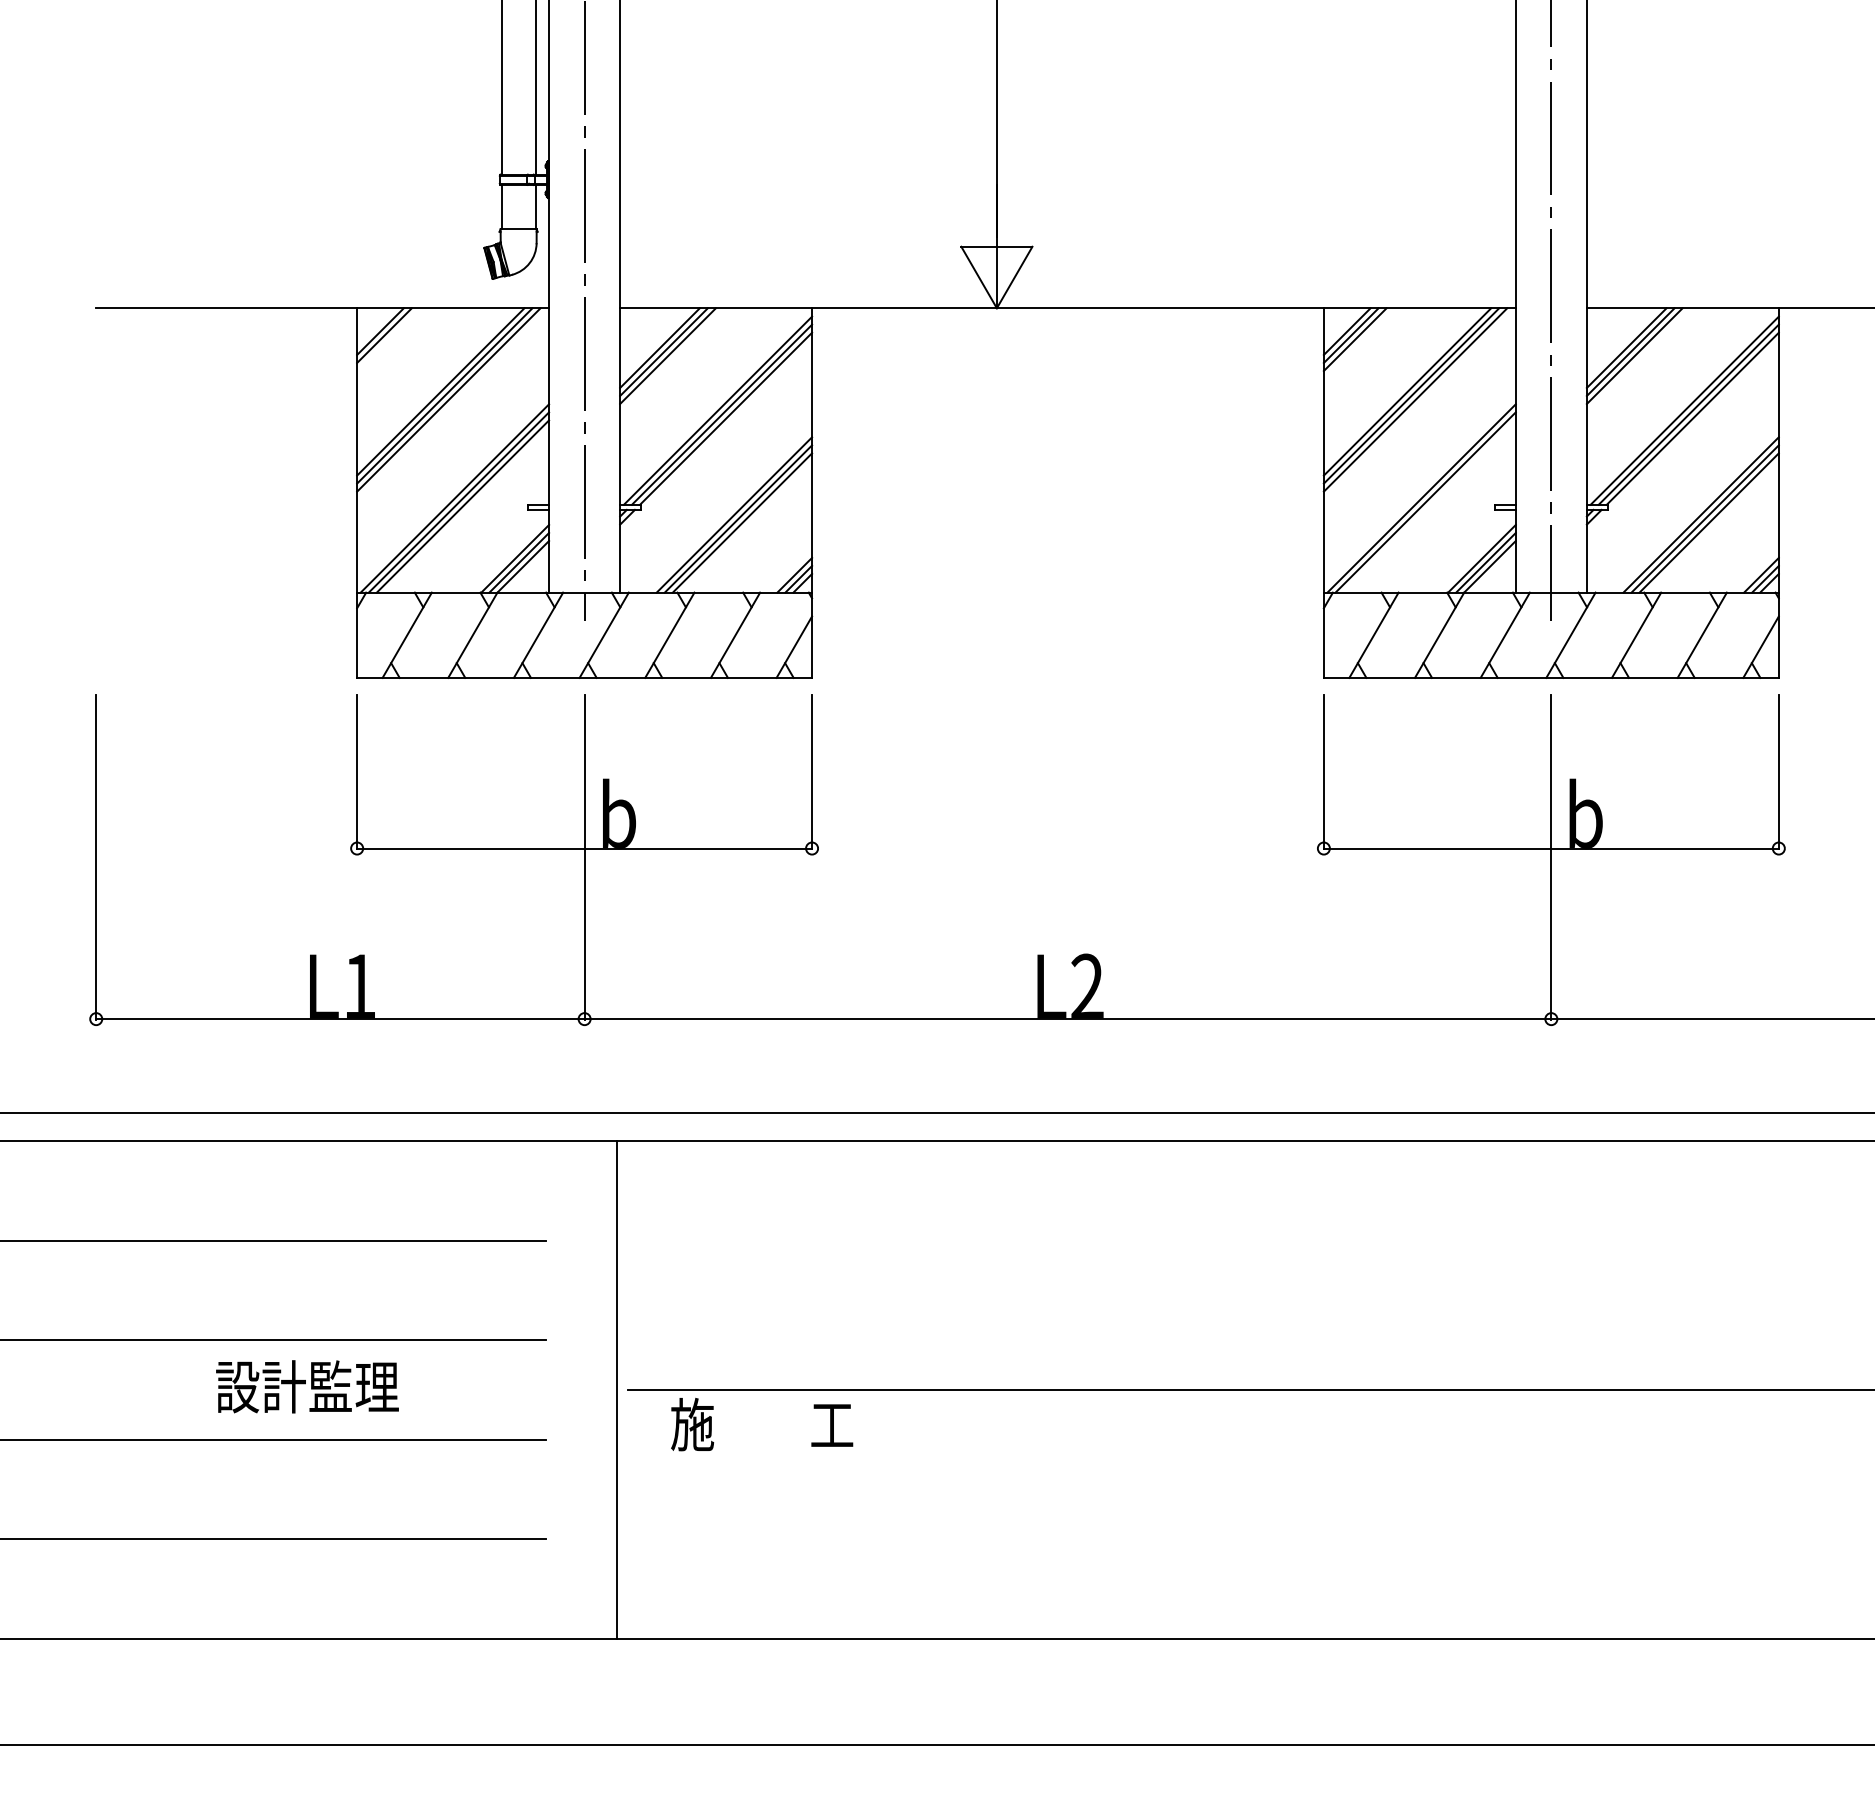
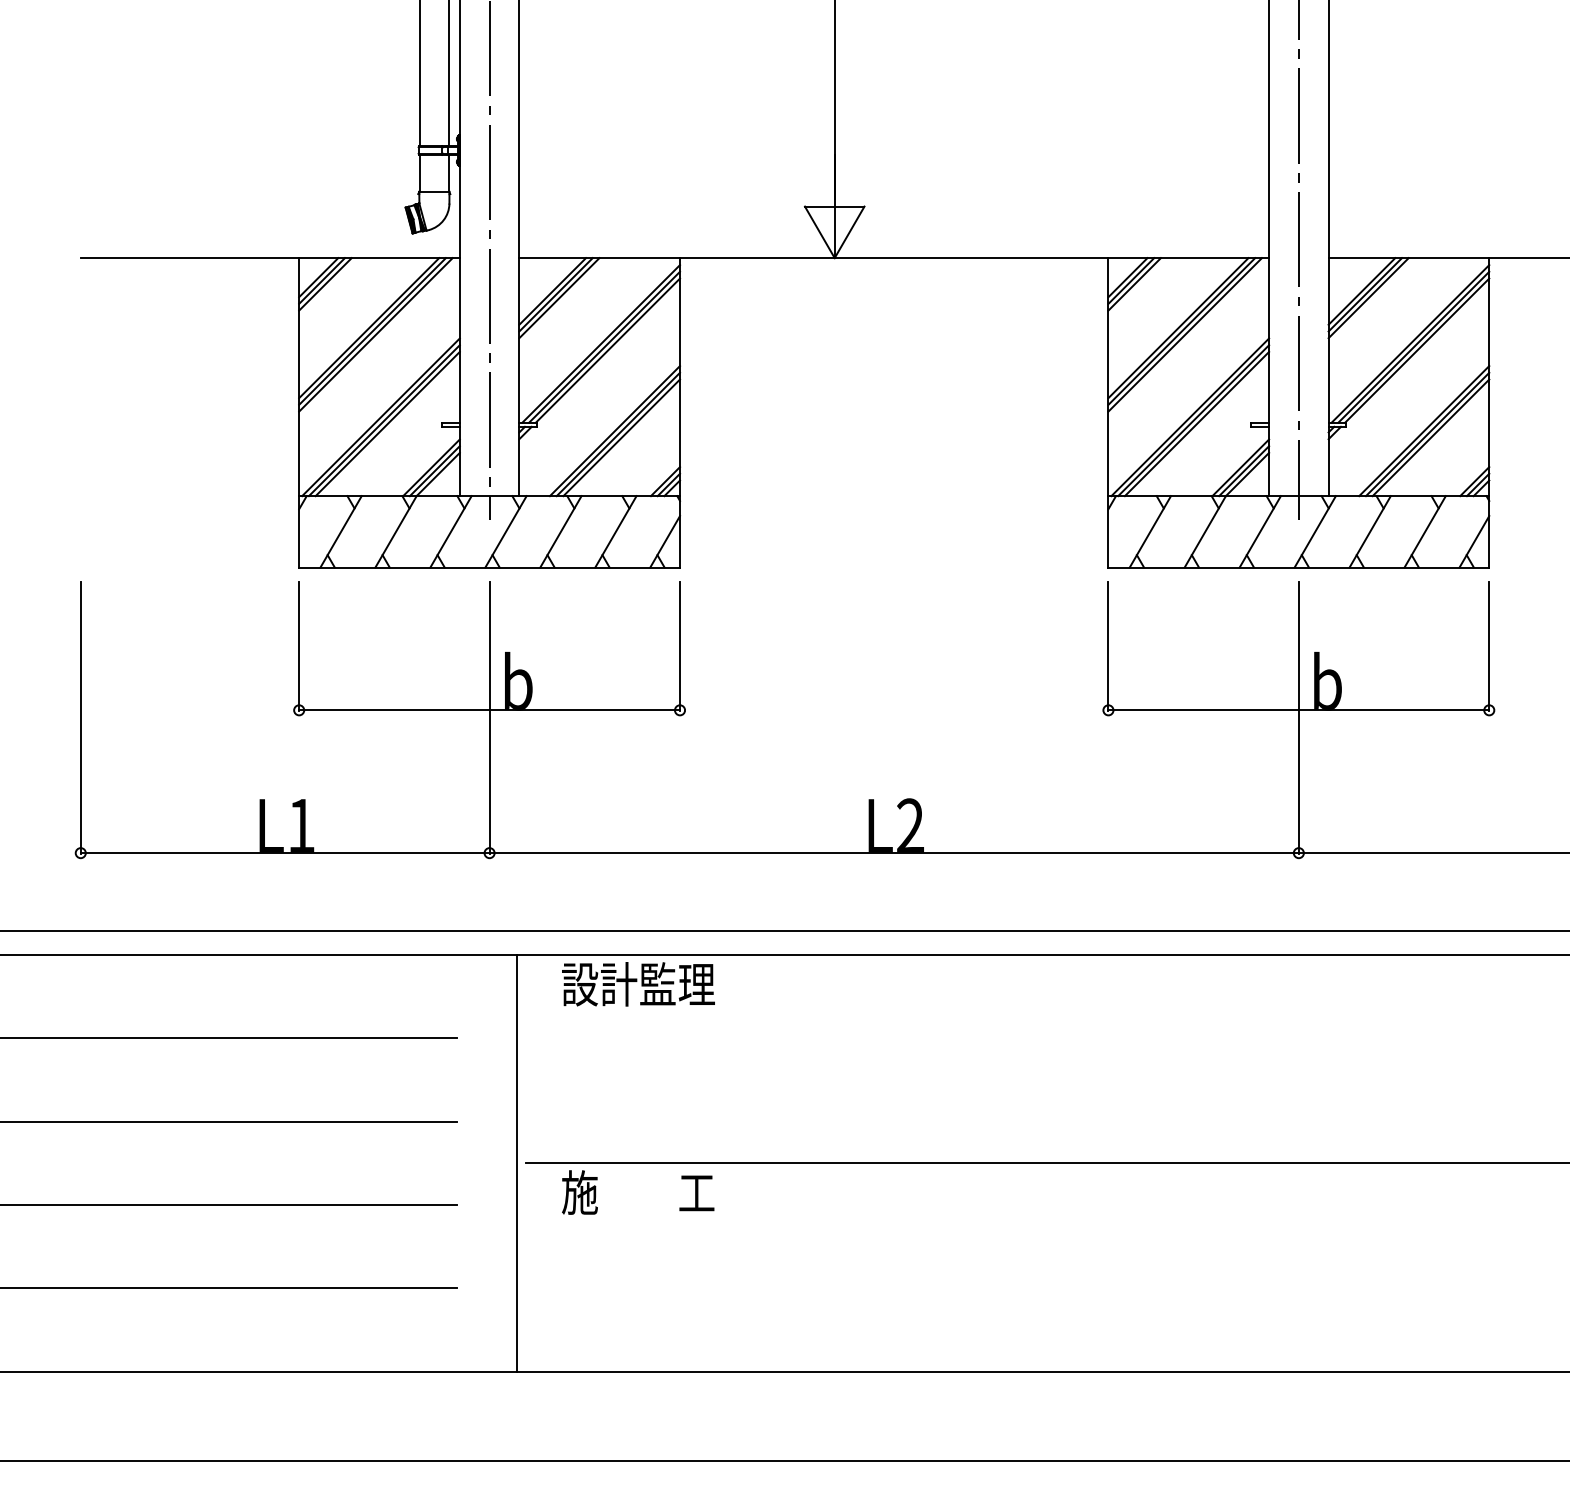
line: (388, 339) -> (325, 284), added
line: (1429, 506) -> (1196, 424), added
text: (307, 1386) -> (638, 984), moved

